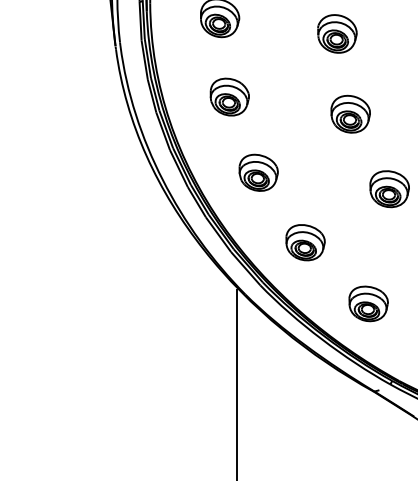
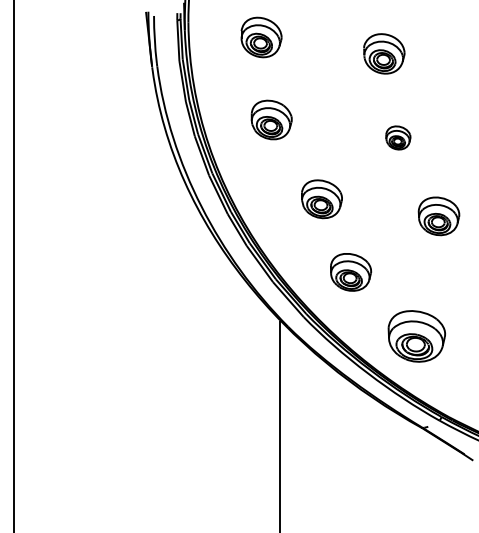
part: (350, 113) -> (398, 137), size x0.6
part: (258, 173) -> (321, 199), moved
part: (369, 303) -> (417, 336), size x1.4

